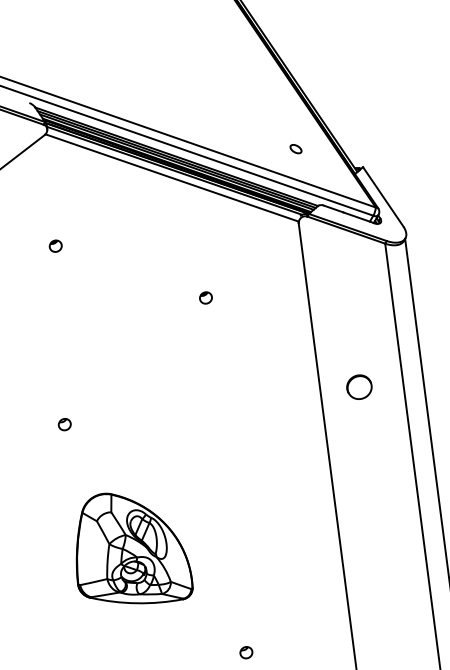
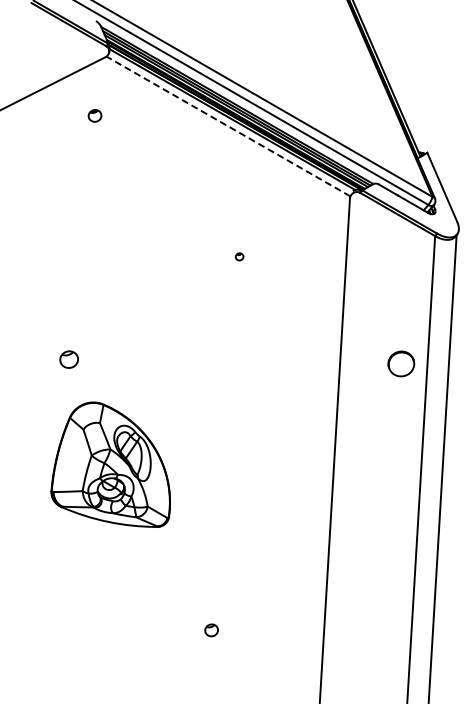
part: (295, 148) -> (361, 120), removed
line: (172, 178) -> (228, 126), solid -> dashed
part: (55, 245) -> (94, 115), moved
part: (205, 297) -> (239, 256), size x0.6
part: (359, 386) -> (401, 363), moved
part: (64, 424) -> (69, 359), size x1.4
part: (128, 549) -> (110, 464), moved

